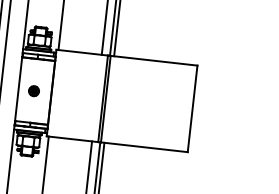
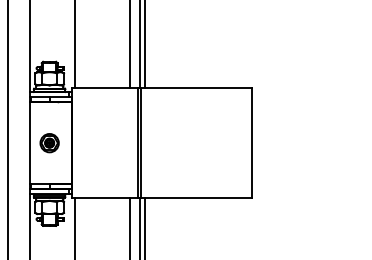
part: (33, 91) -> (49, 143), size x1.43

